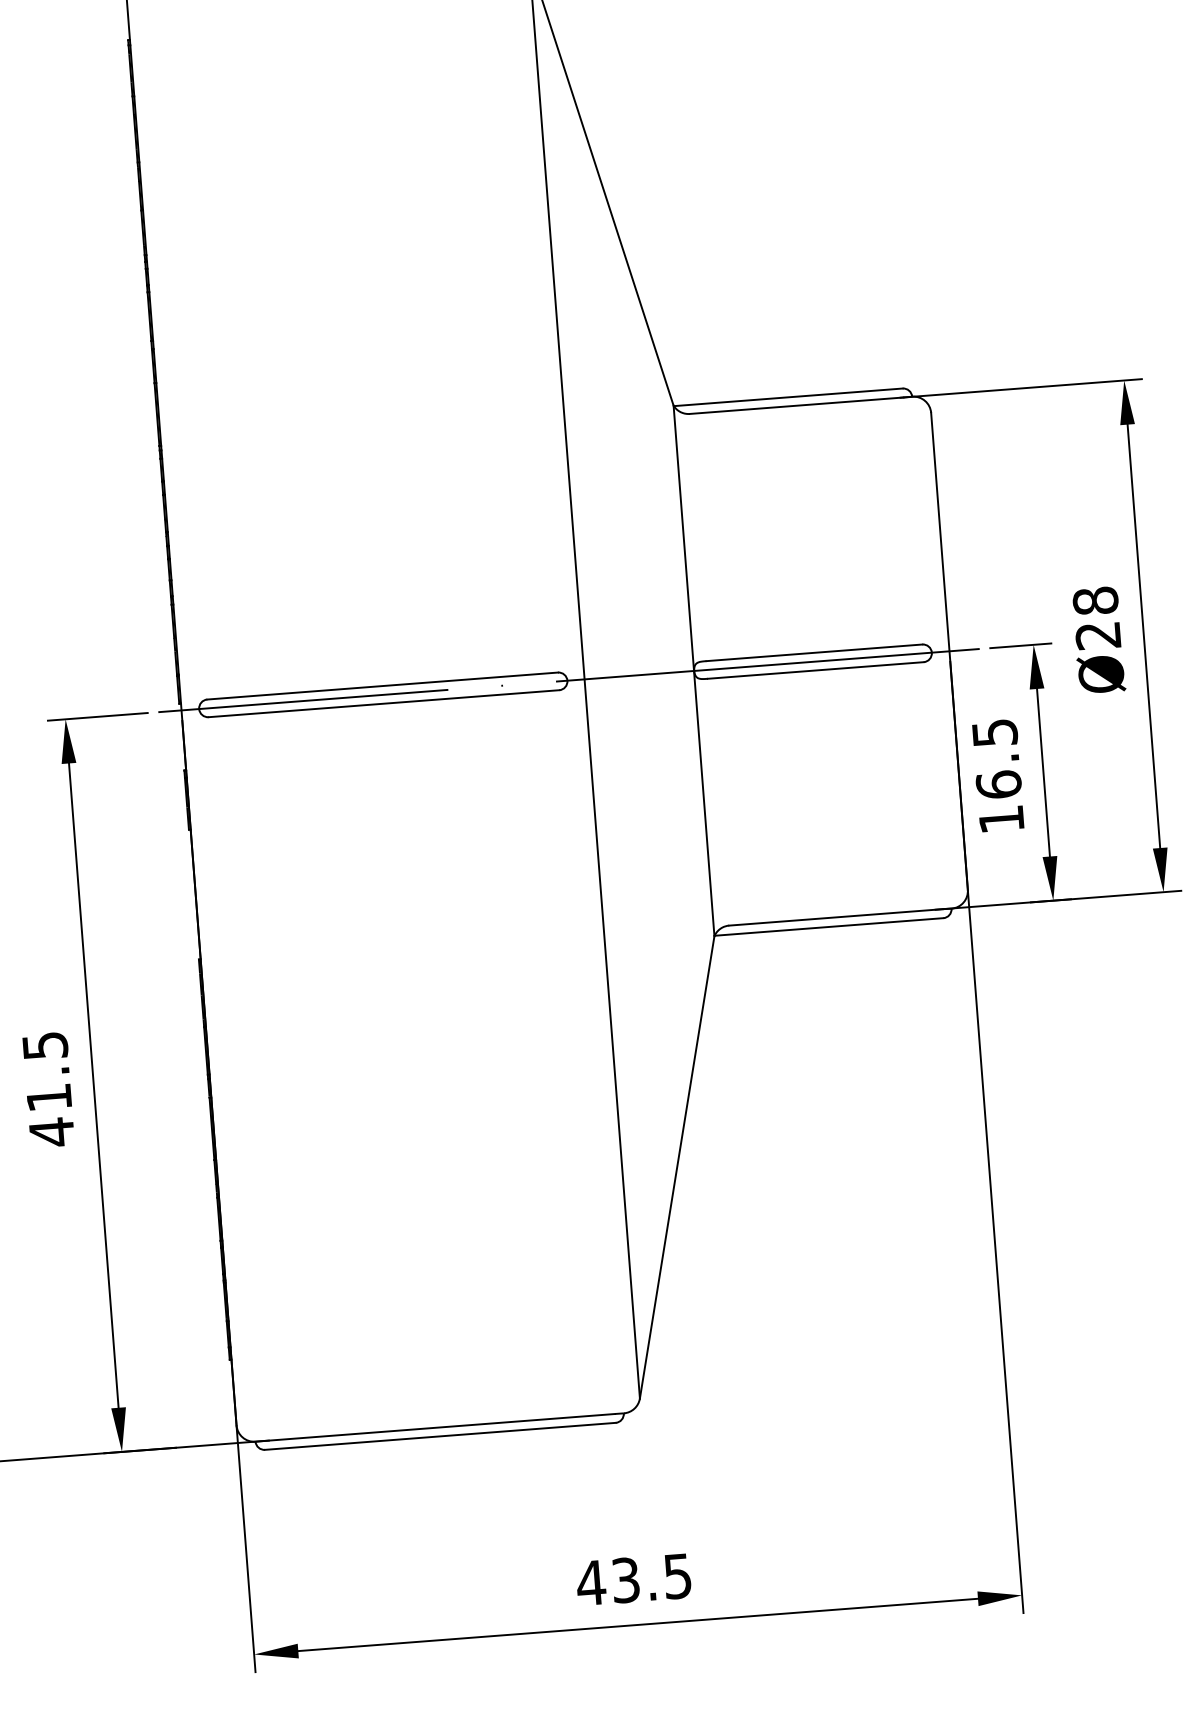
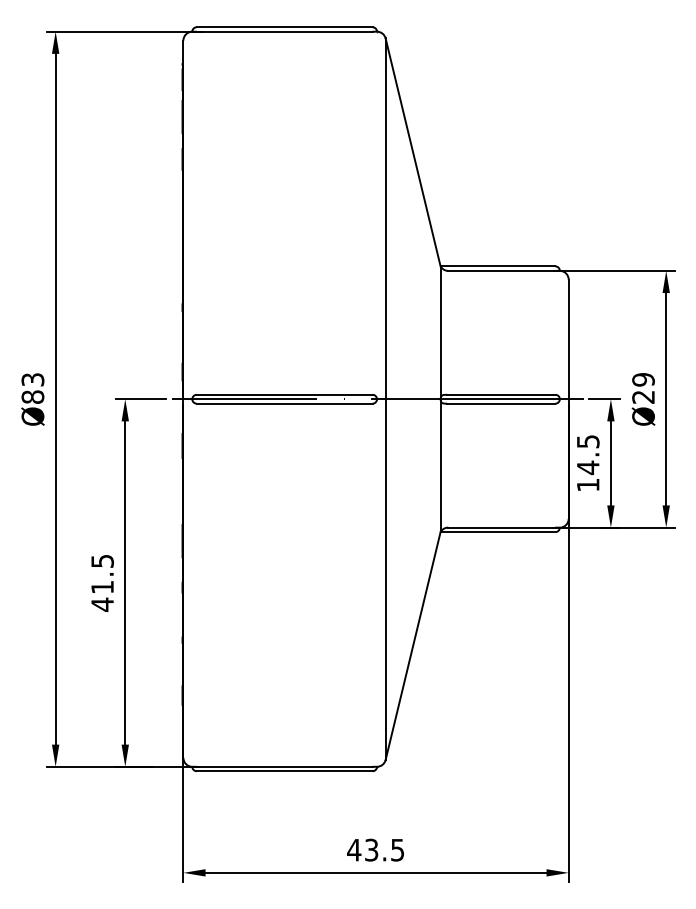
text: (1095, 600) -> (643, 379), Ø28 -> Ø29
text: (997, 784) -> (587, 467), 16.5 -> 14.5

